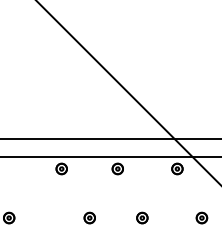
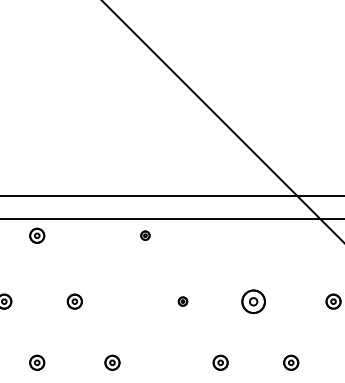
part: (61, 168) -> (145, 235), size x0.6
part: (117, 168) -> (220, 235), removed
part: (177, 168) -> (300, 235), removed
part: (89, 217) -> (182, 301), size x0.6
part: (142, 217) -> (253, 301), size x1.6

